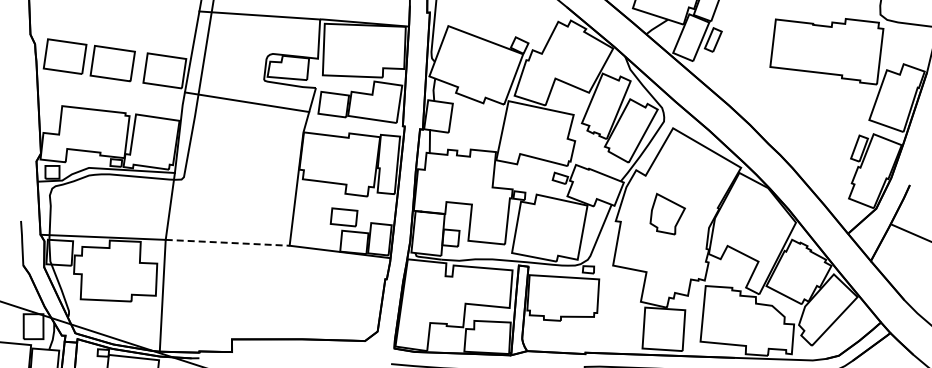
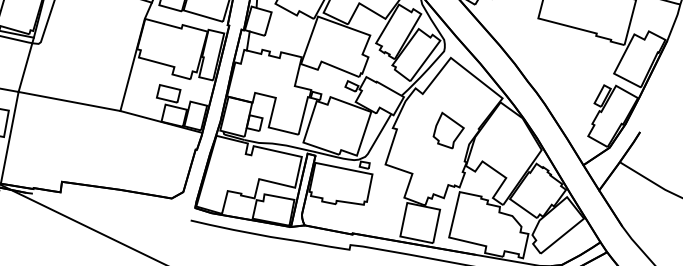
part: (667, 213) -> (448, 130), moved
line: (228, 242) -> (70, 101), dashed -> solid

